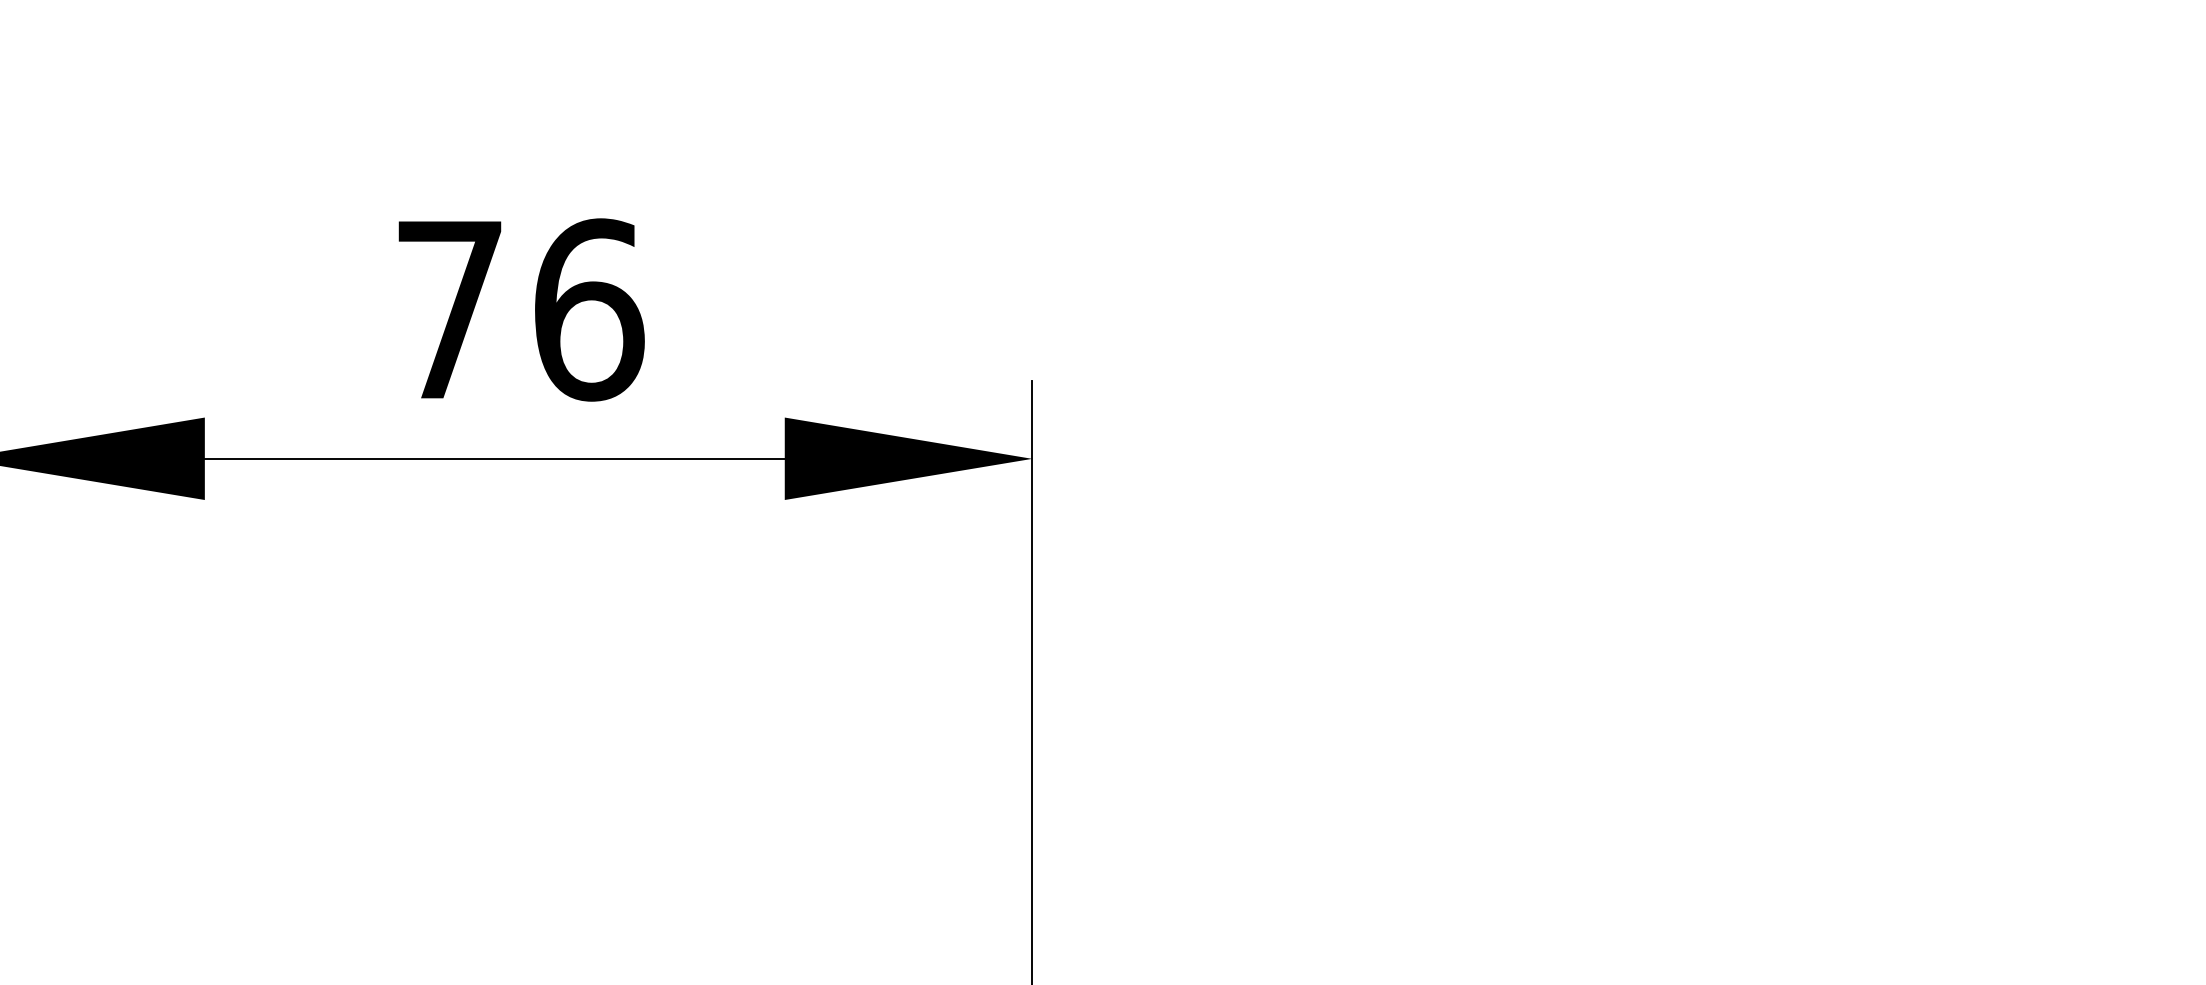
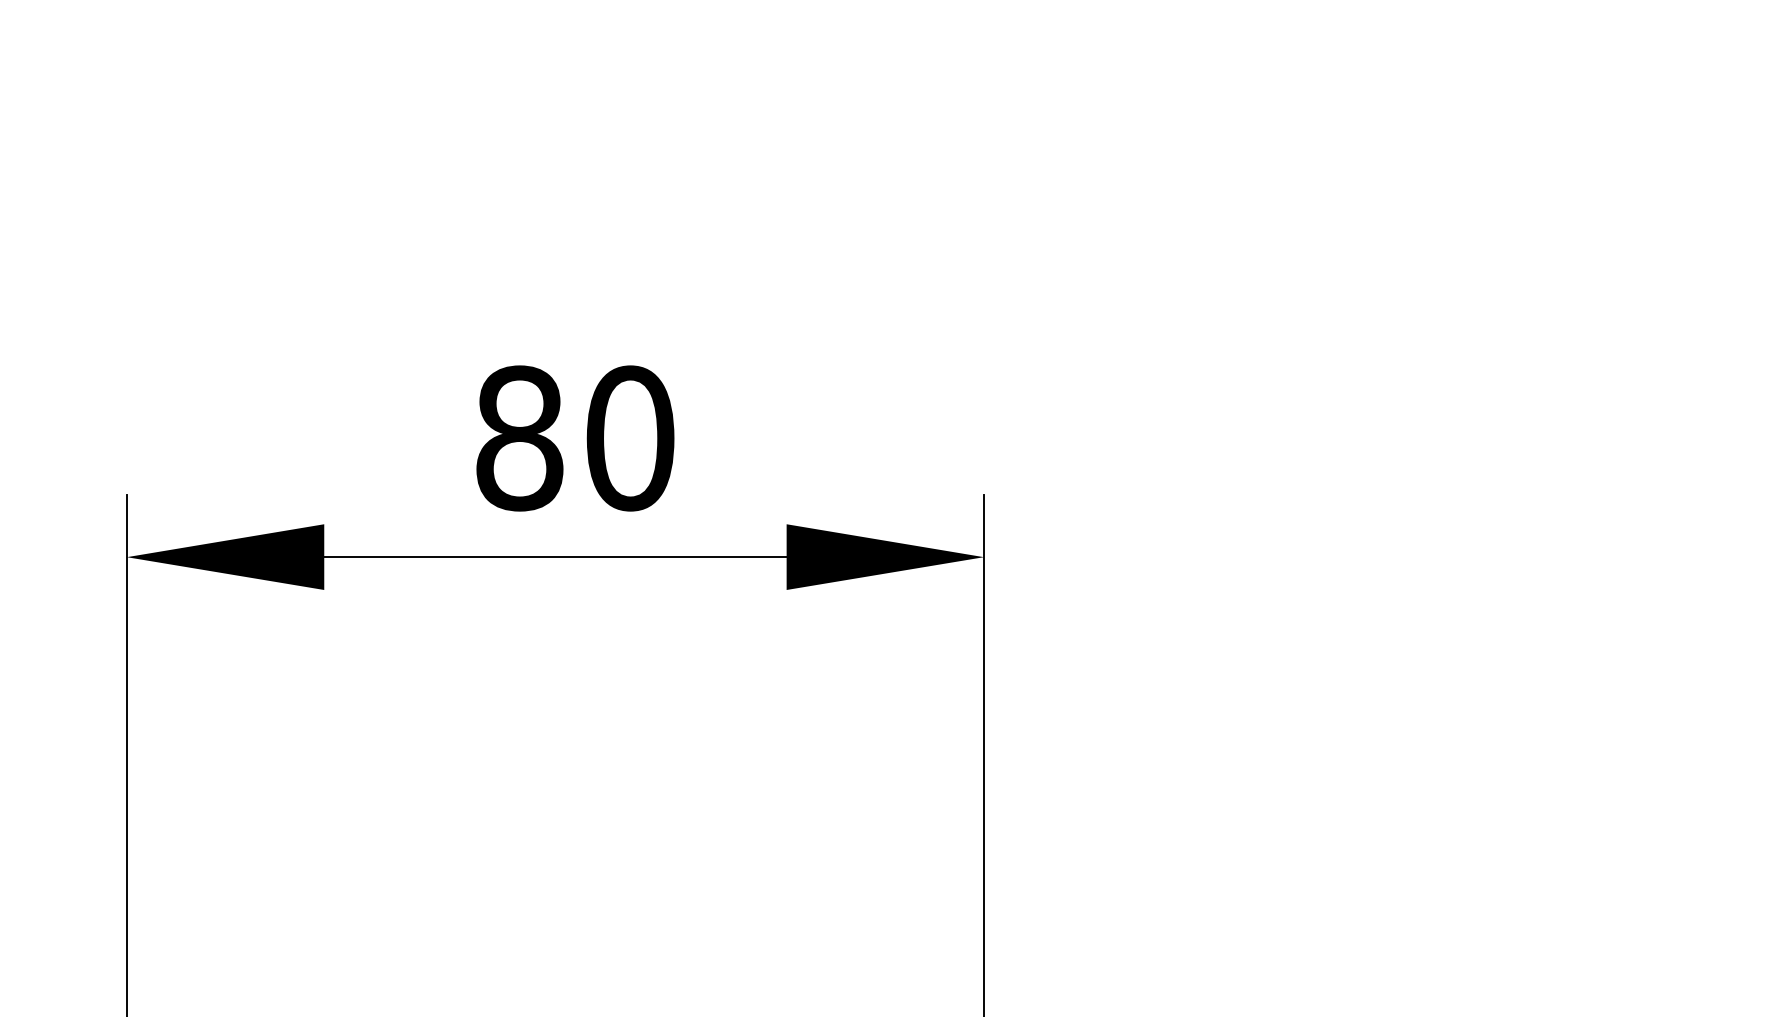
text: (519, 310) -> (575, 438), 76 -> 80

